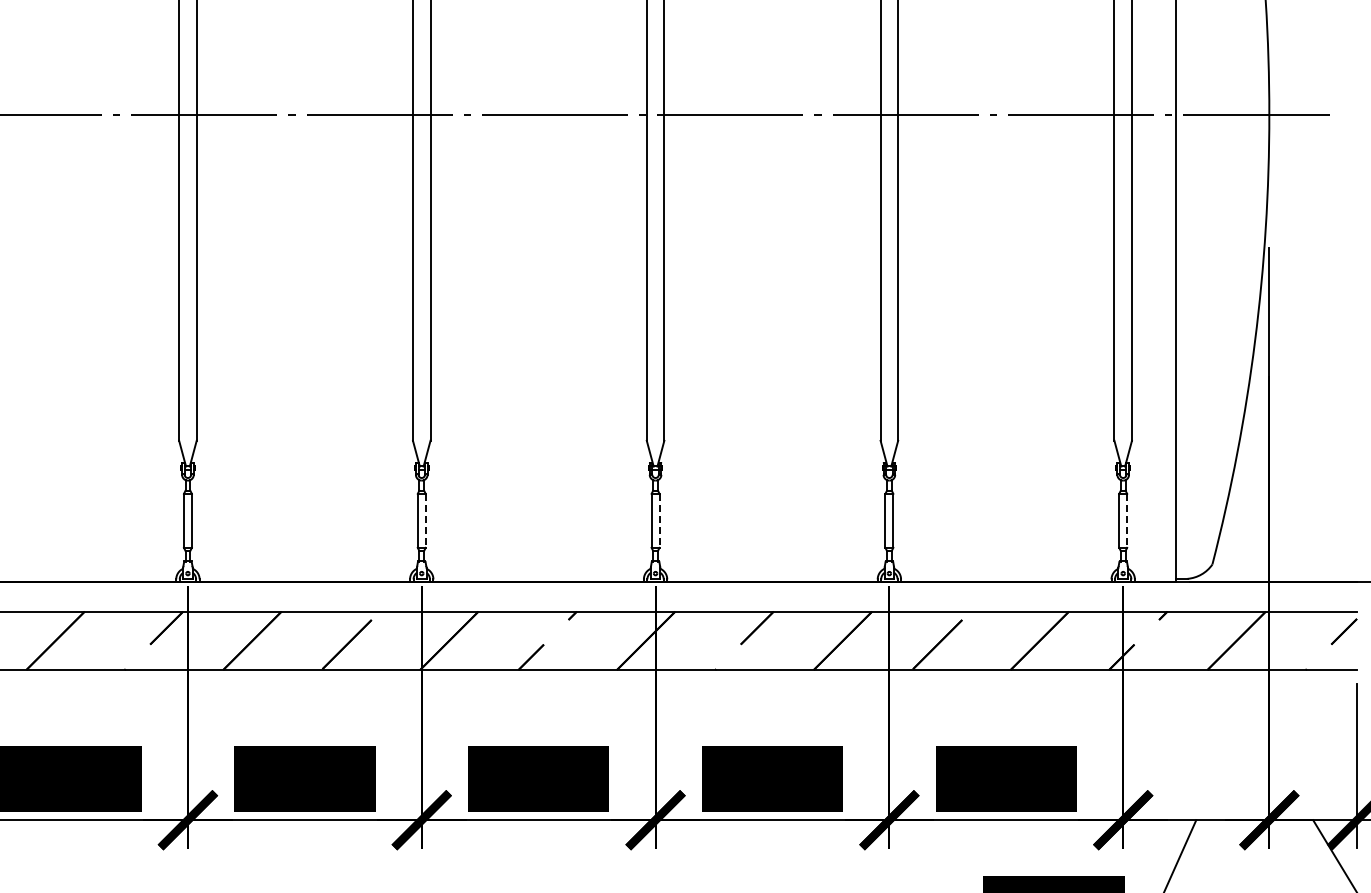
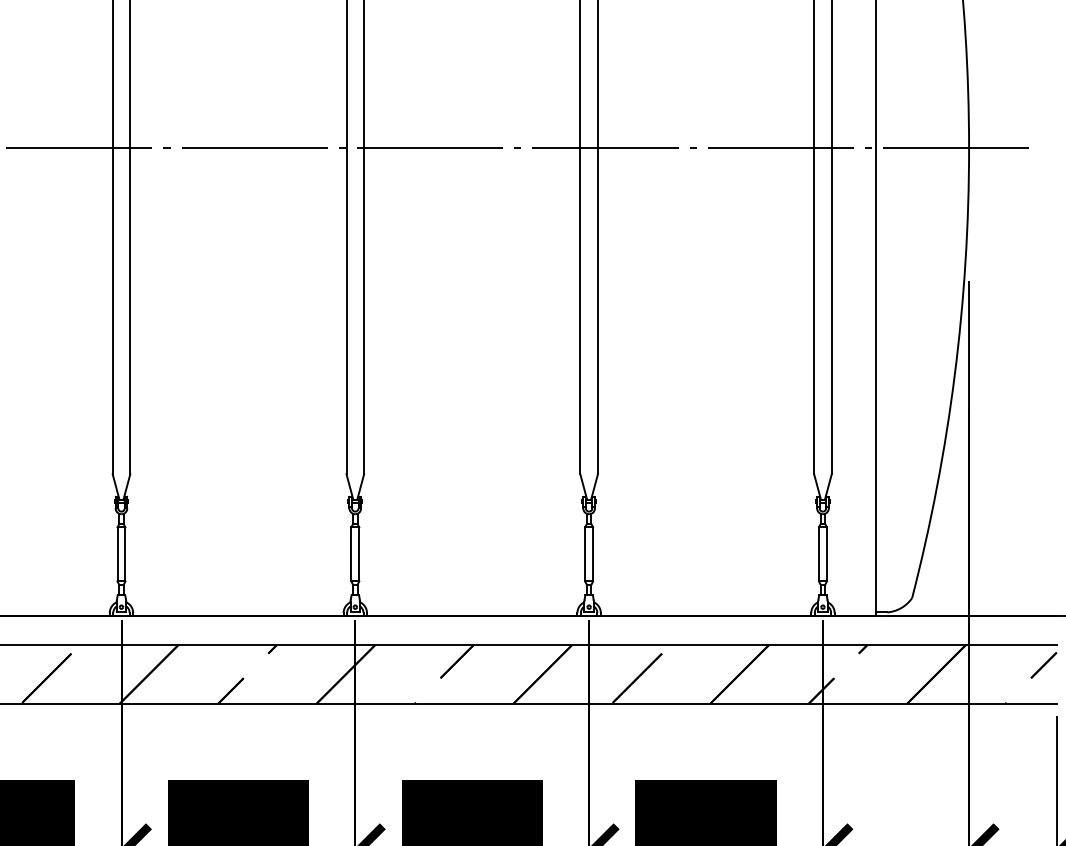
line: (425, 521) -> (125, 555), dashed -> solid
line: (659, 521) -> (359, 555), dashed -> solid
line: (1127, 521) -> (827, 555), dashed -> solid

